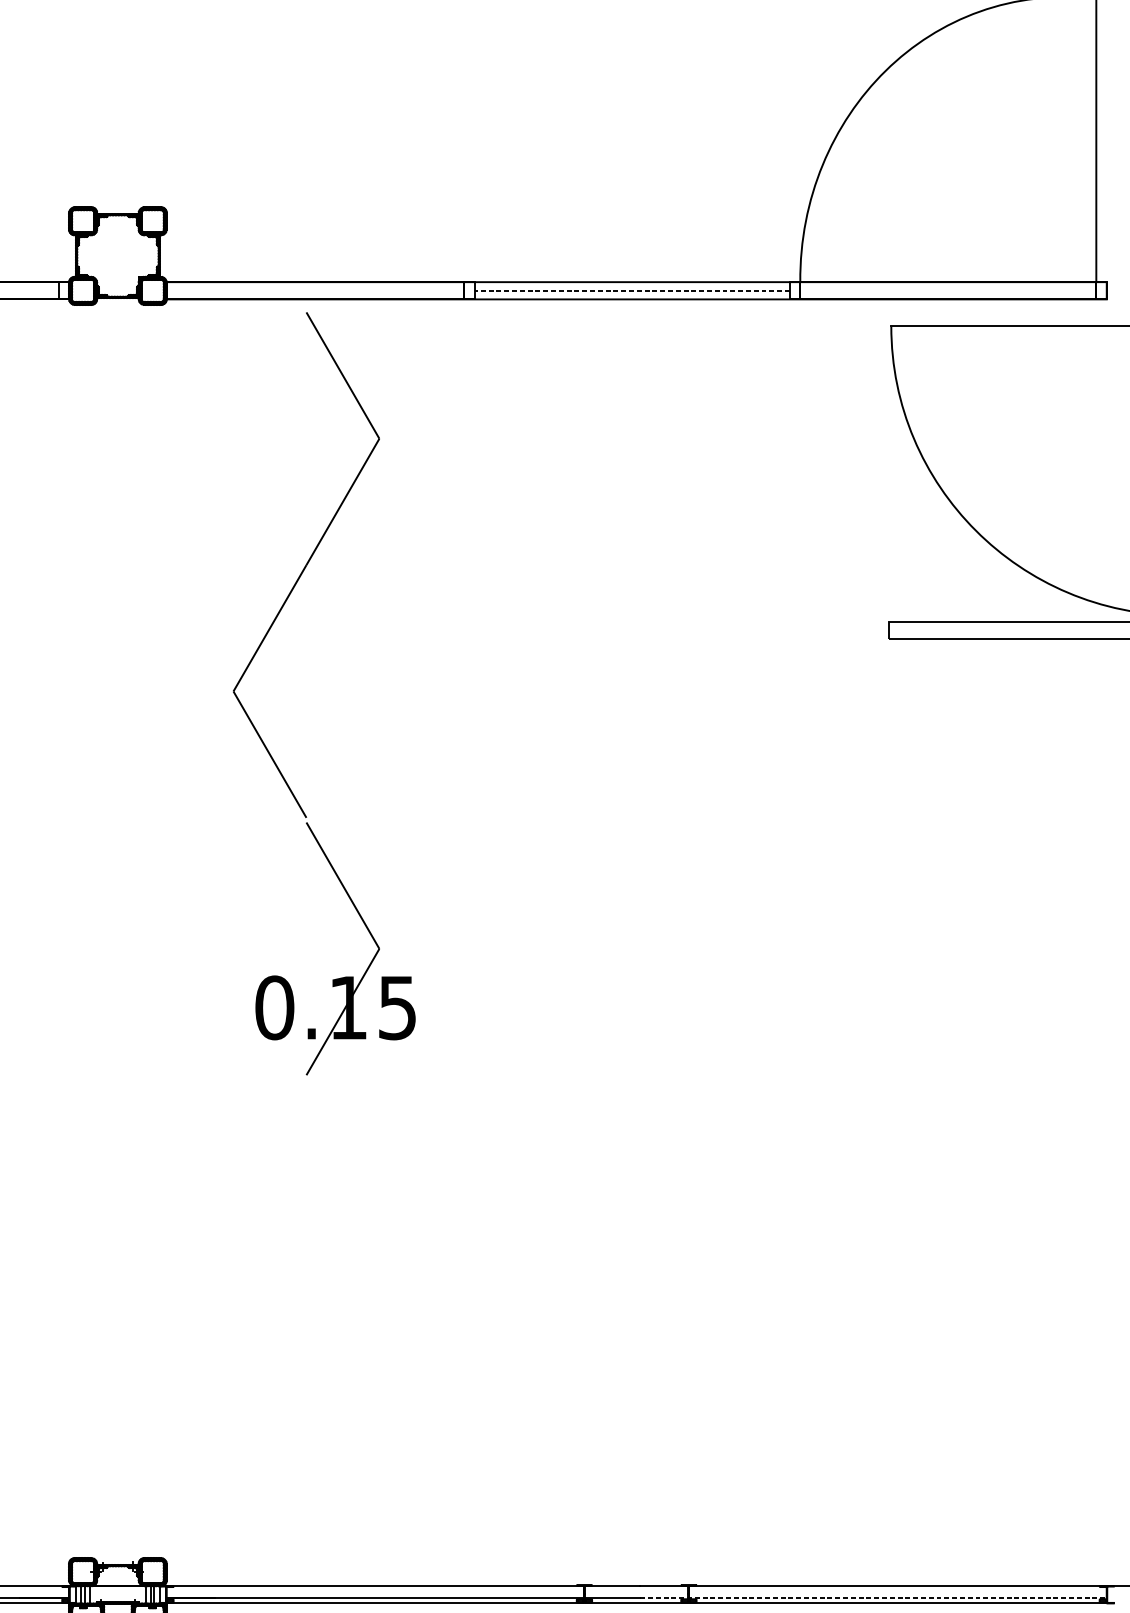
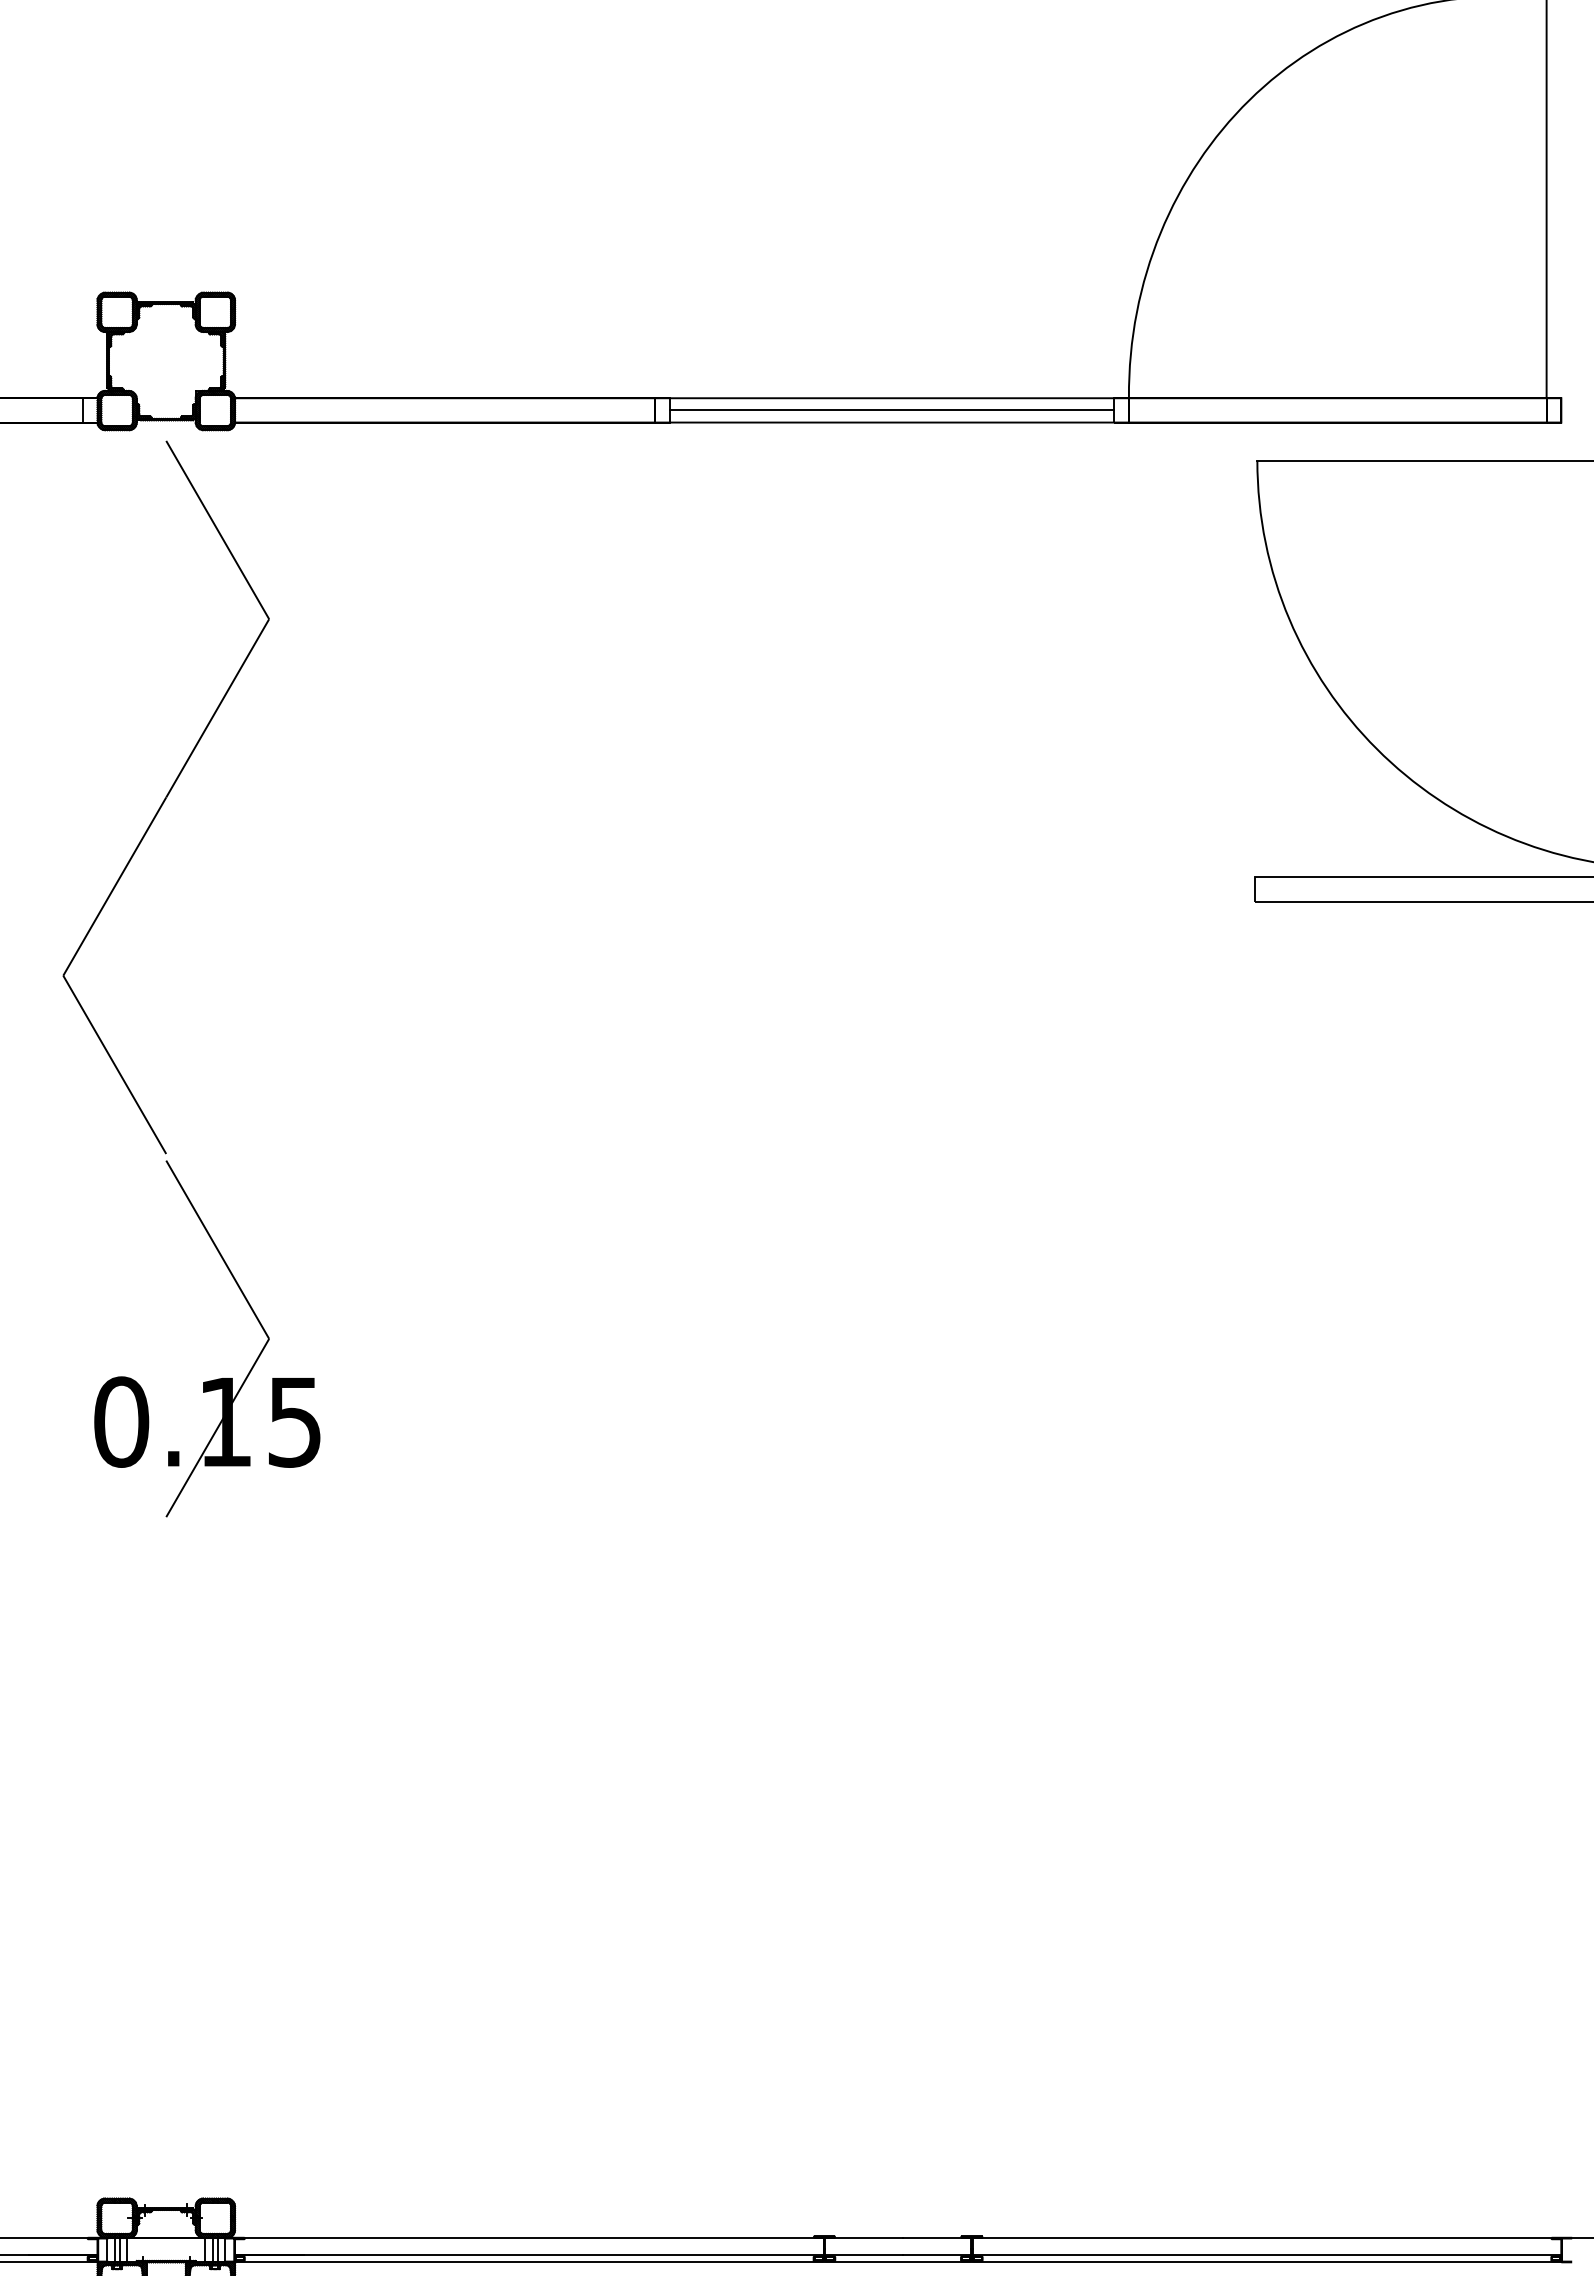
line: (631, 290) -> (891, 410), dashed -> solid
part: (257, 731) -> (97, 1032), moved
line: (873, 1597) -> (1232, 2254), dashed -> solid

